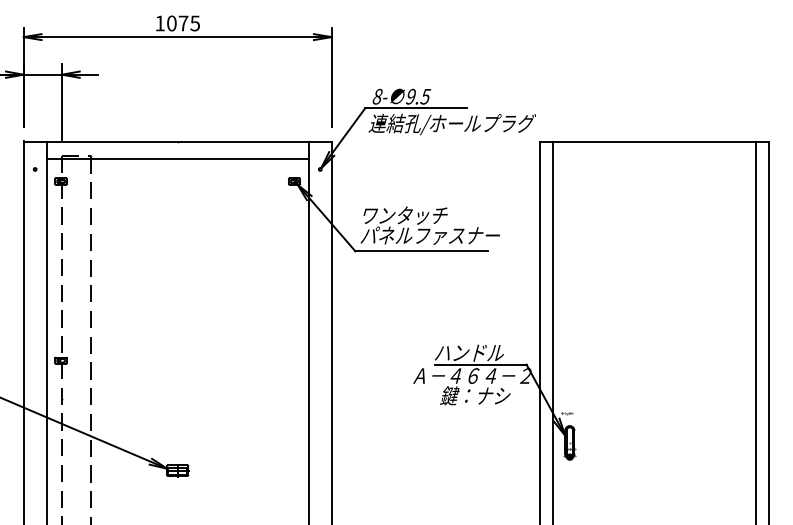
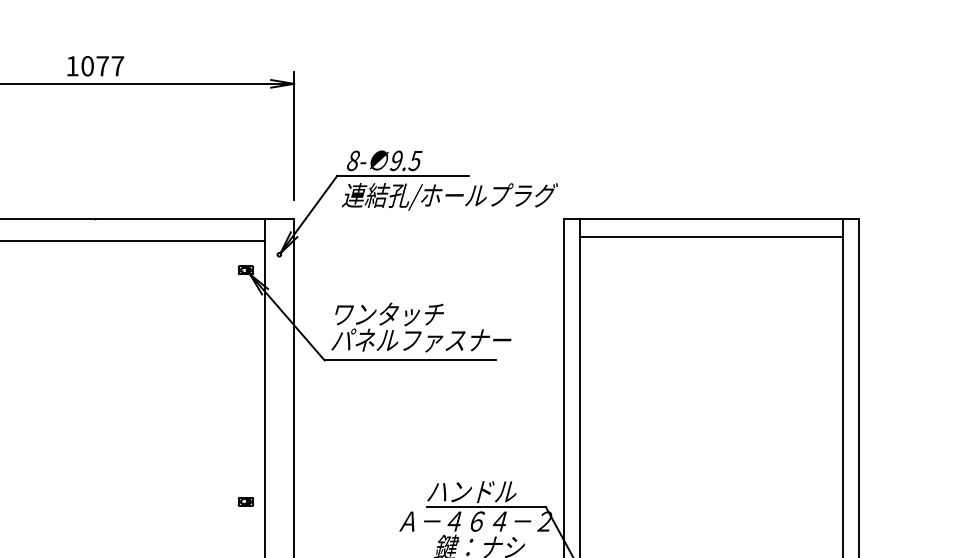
text: (195, 23) -> (118, 66), 1075 -> 1077
line: (654, 156) -> (710, 238), added
part: (294, 360) -> (246, 501), added

